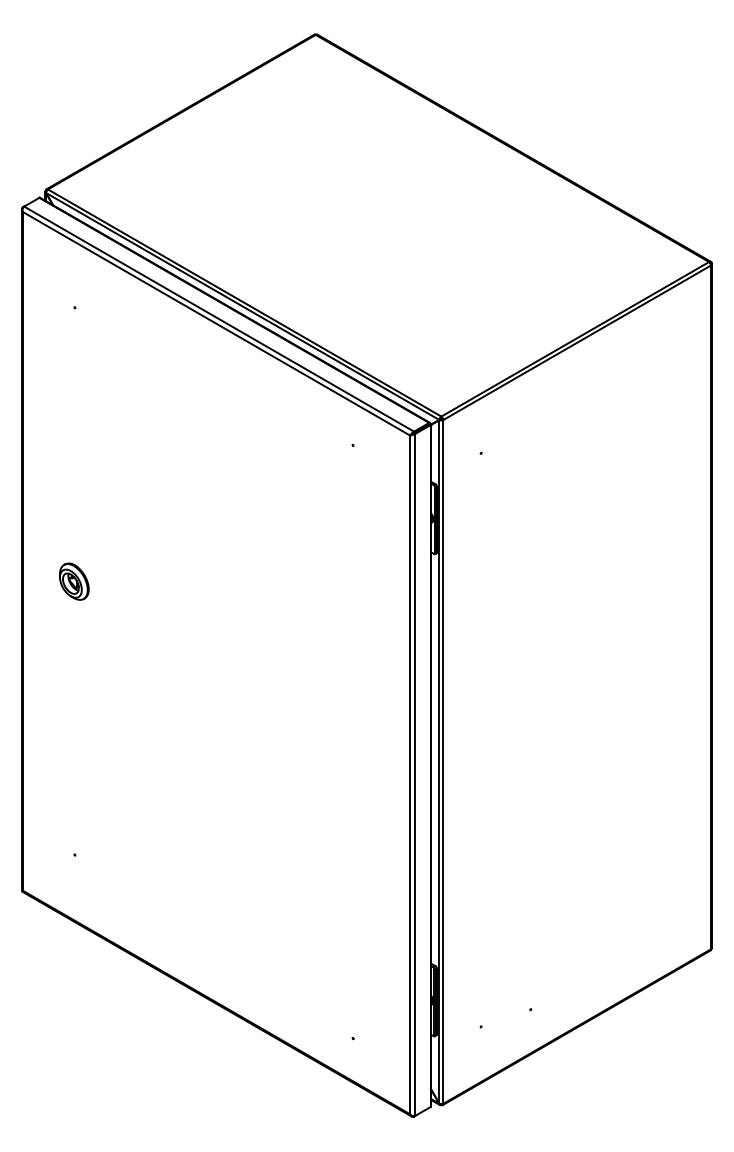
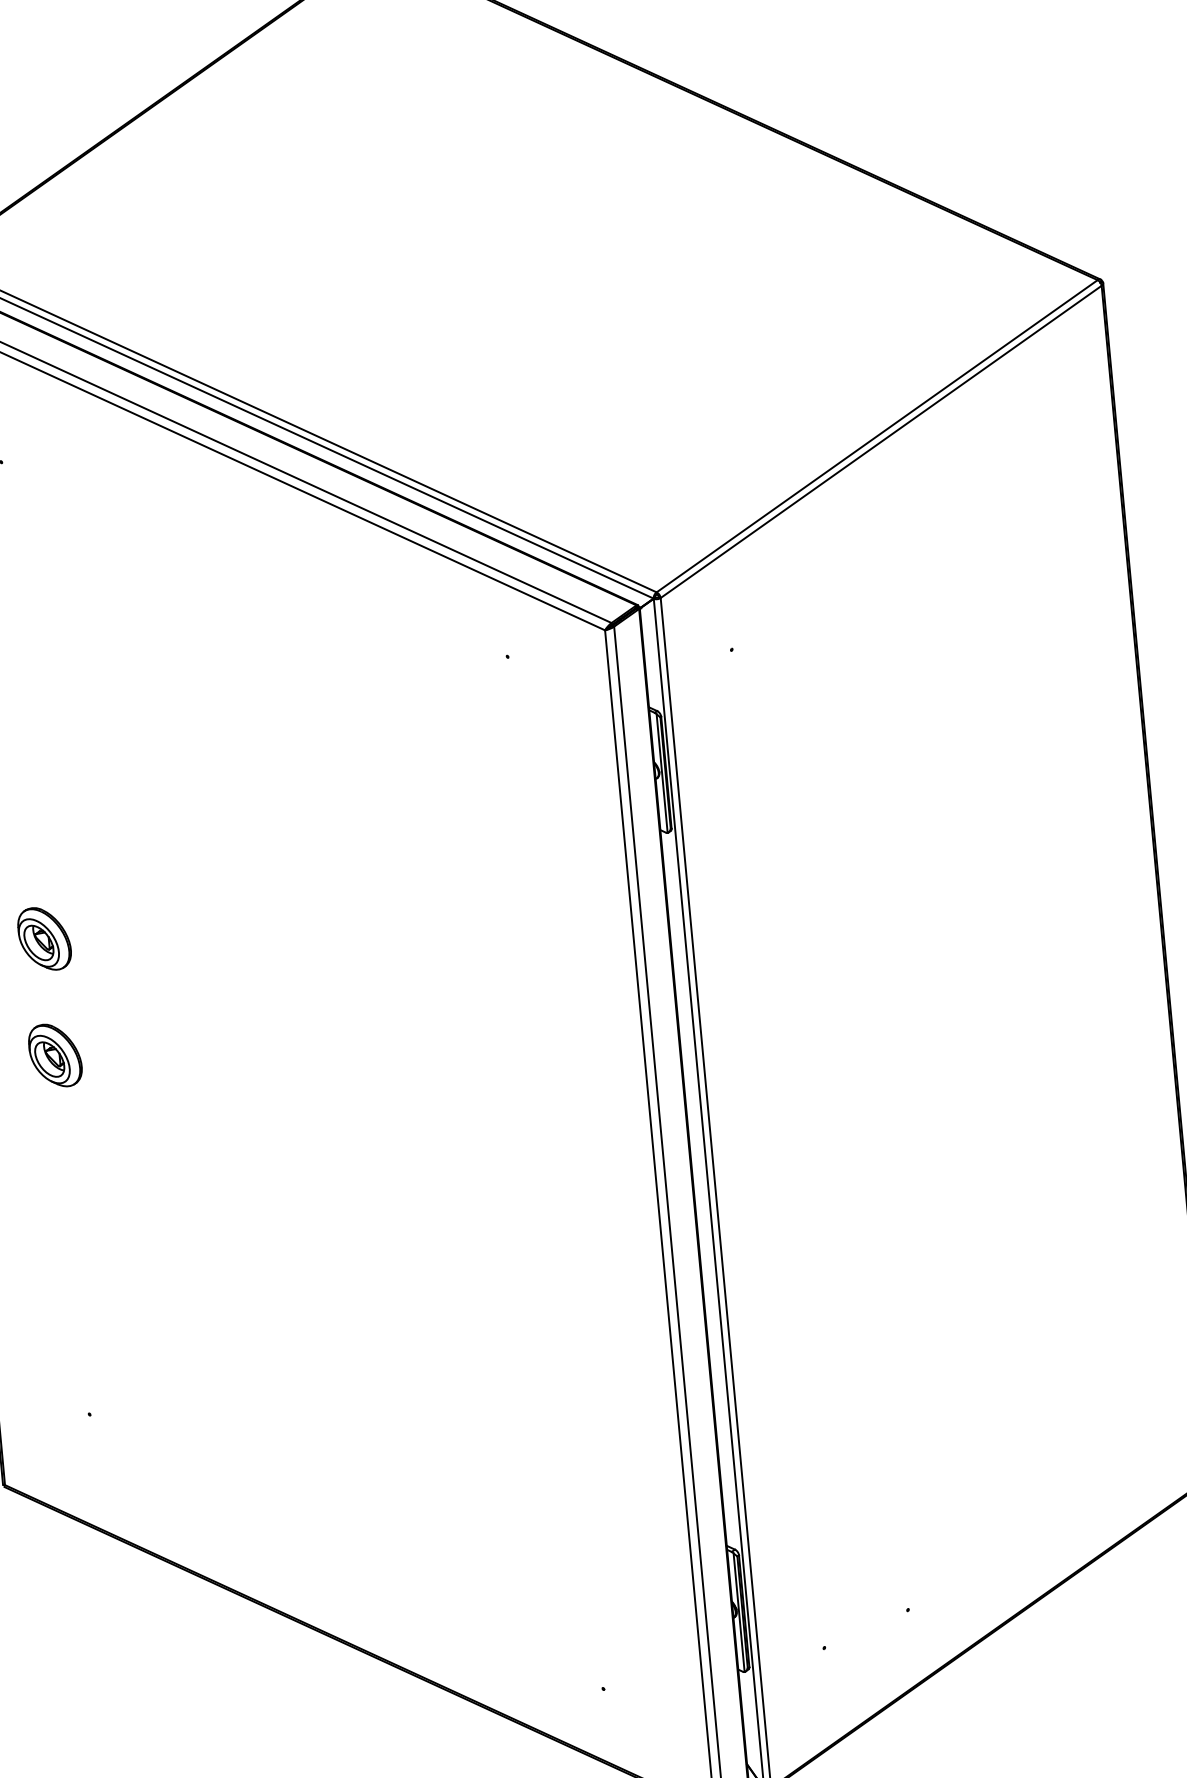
part: (74, 648) -> (55, 1055), added

